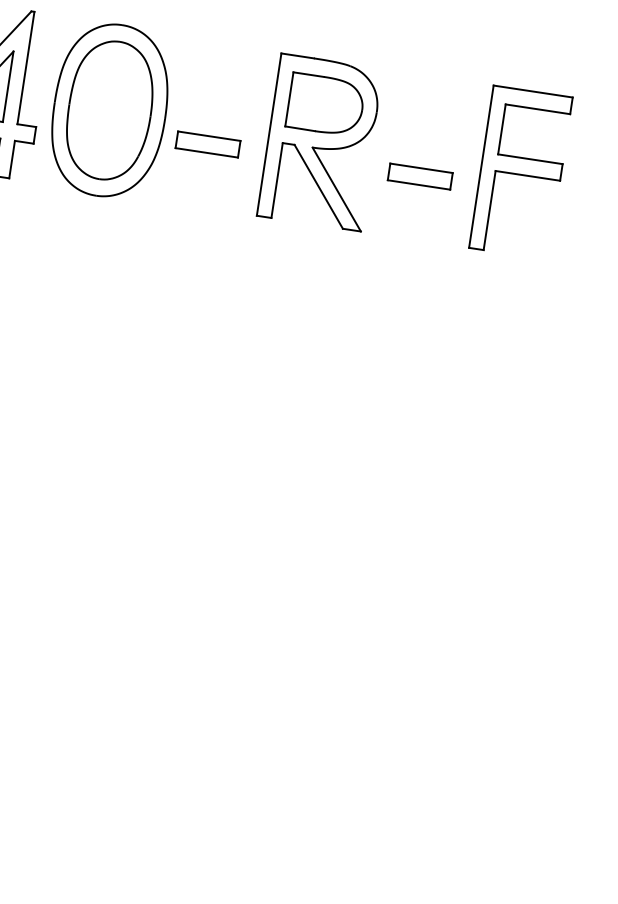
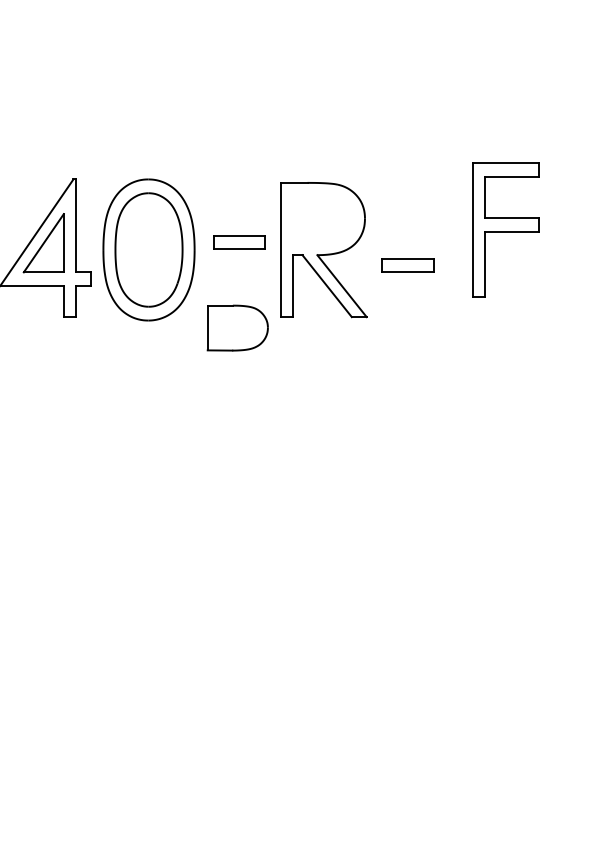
part: (325, 104) -> (237, 327), moved
part: (208, 144) -> (239, 242), moved
part: (520, 172) -> (505, 229), moved

